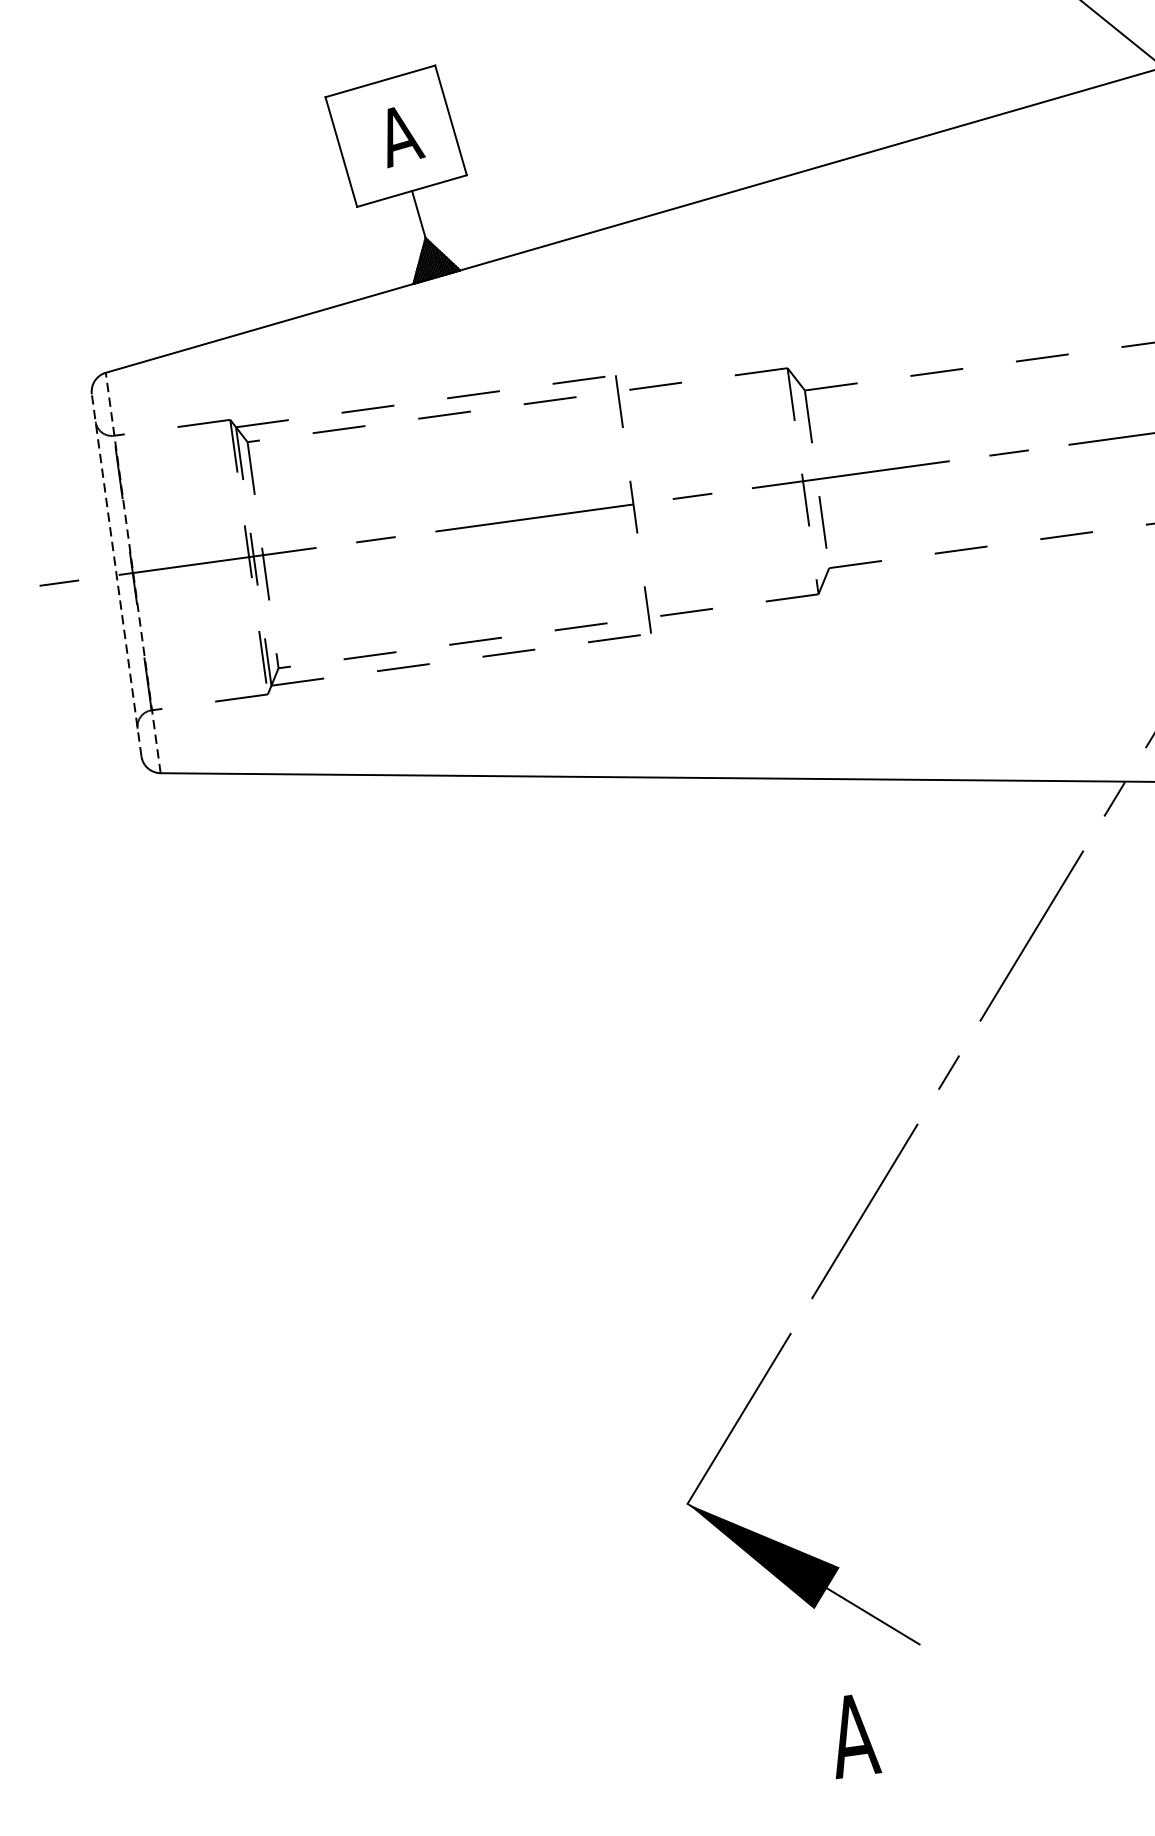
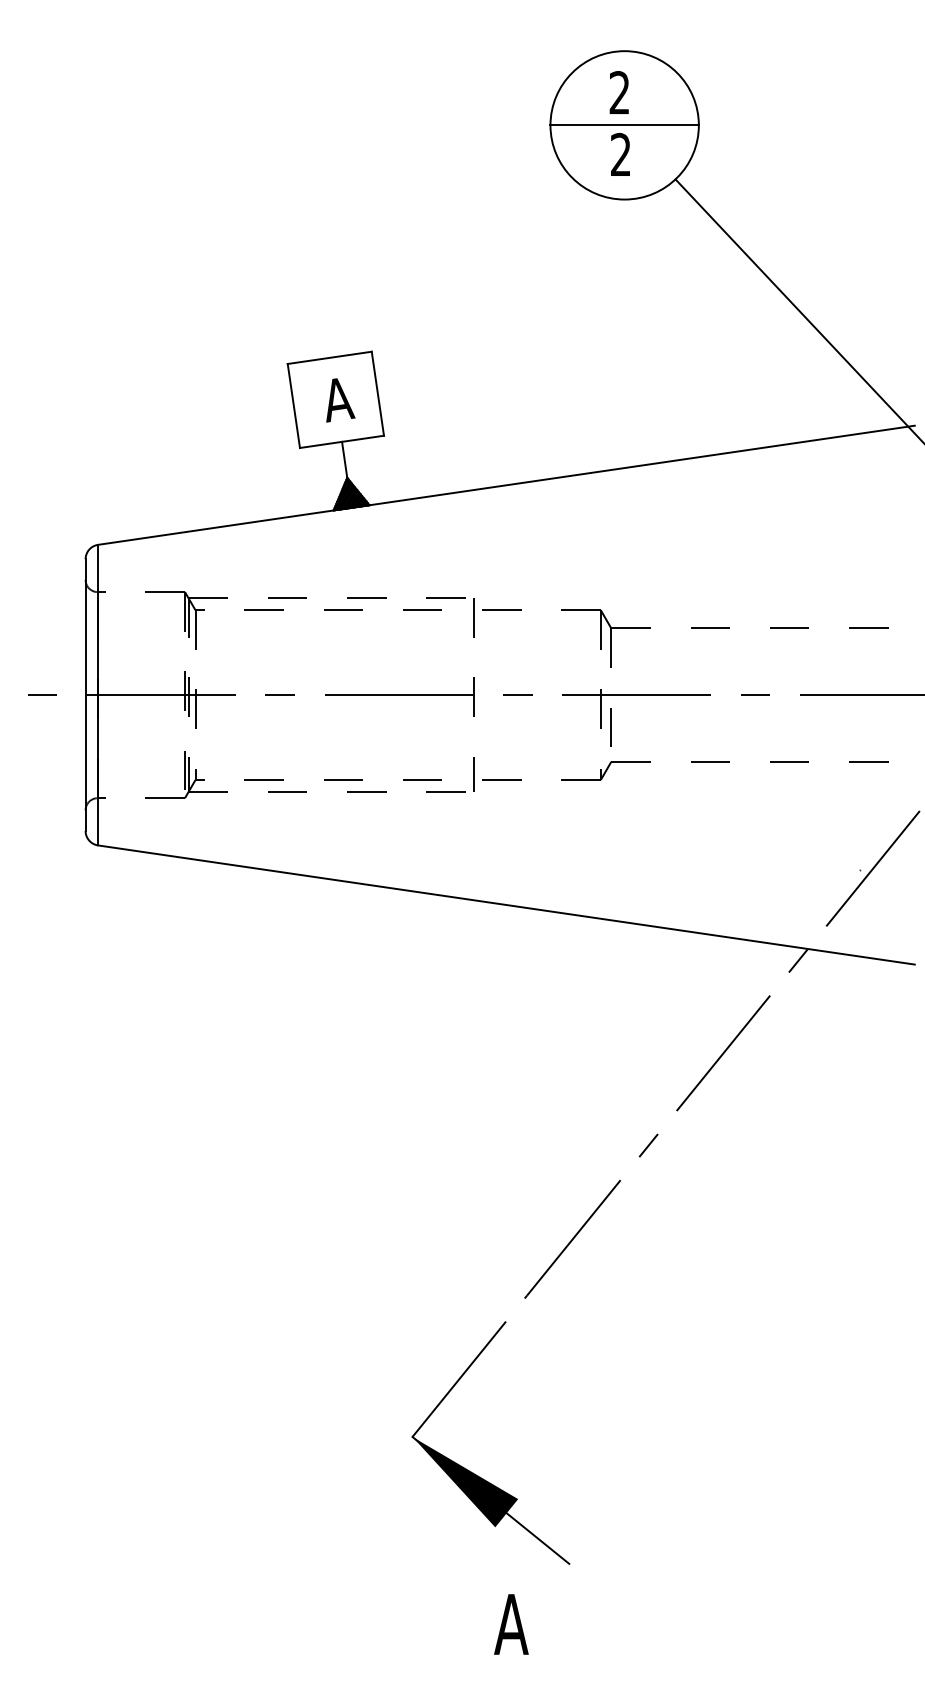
line: (133, 572) -> (98, 694), dashed -> solid
line: (116, 575) -> (85, 695), dashed -> solid

